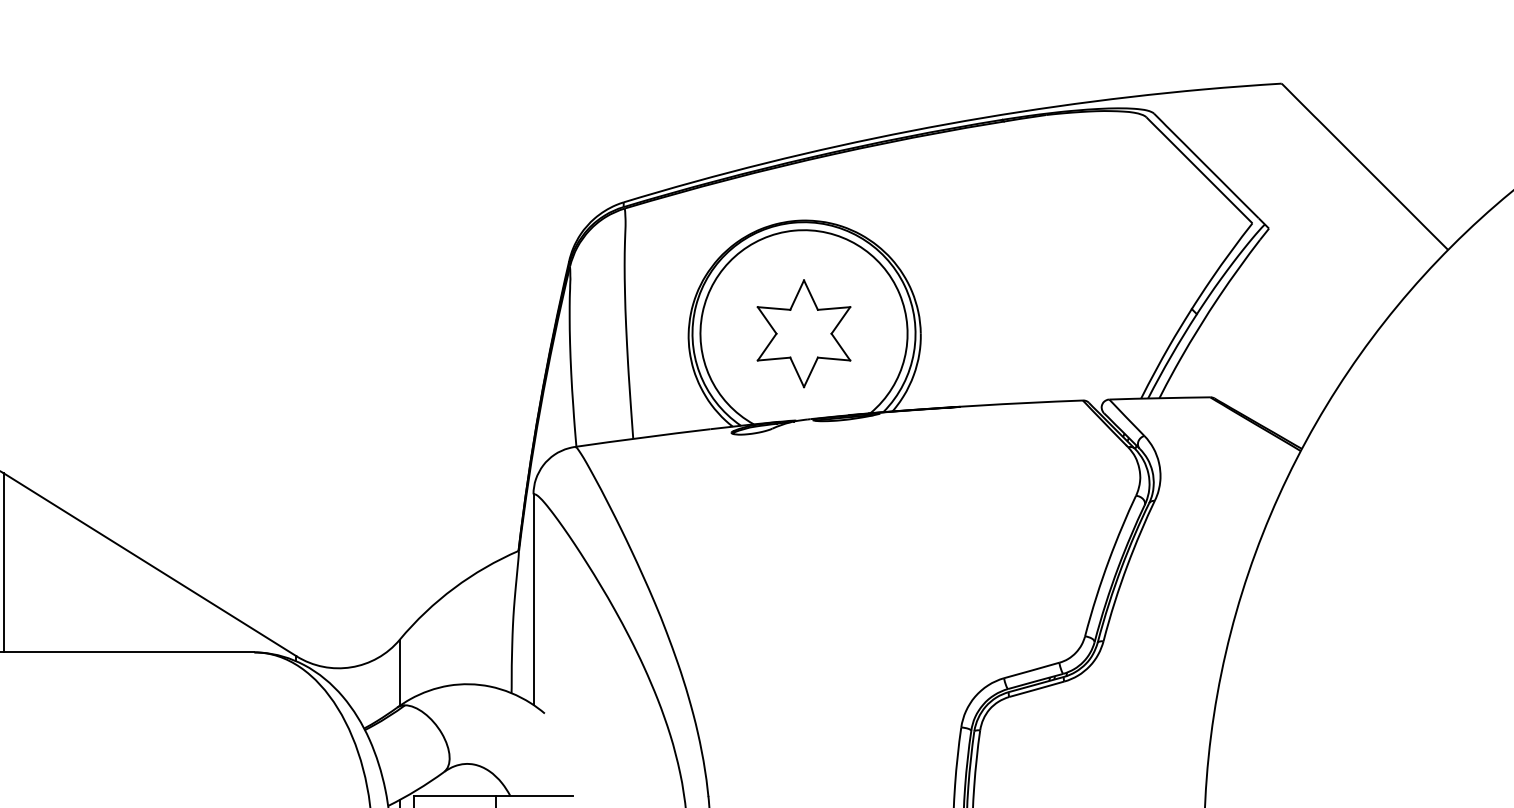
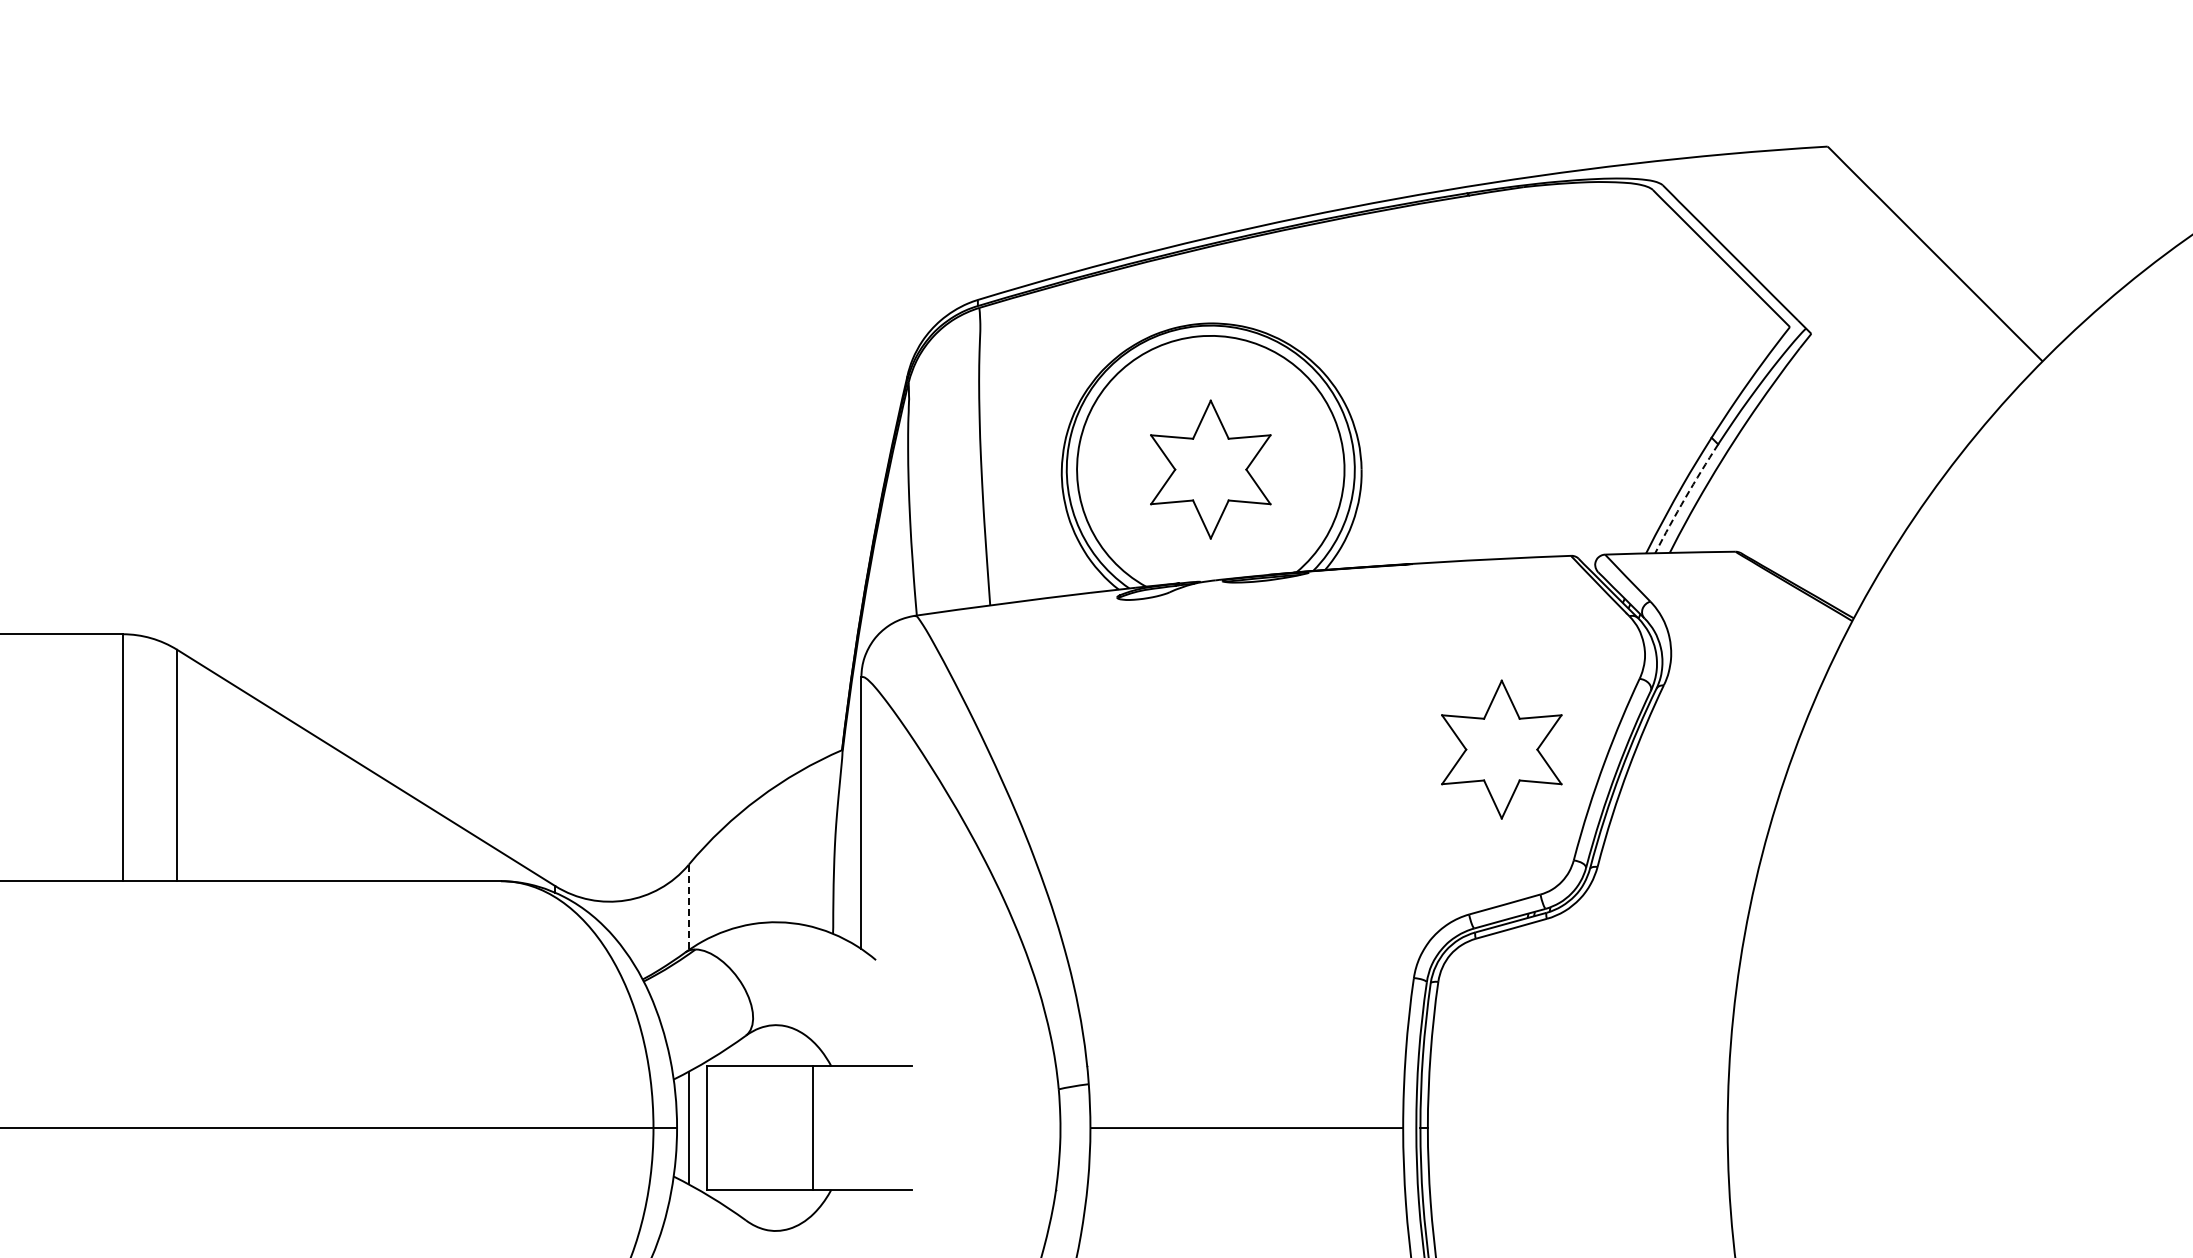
arc: (1171, 356) -> (1685, 498), solid -> dashed
part: (1029, 550) -> (1501, 749), added
line: (400, 672) -> (689, 907), solid -> dashed

